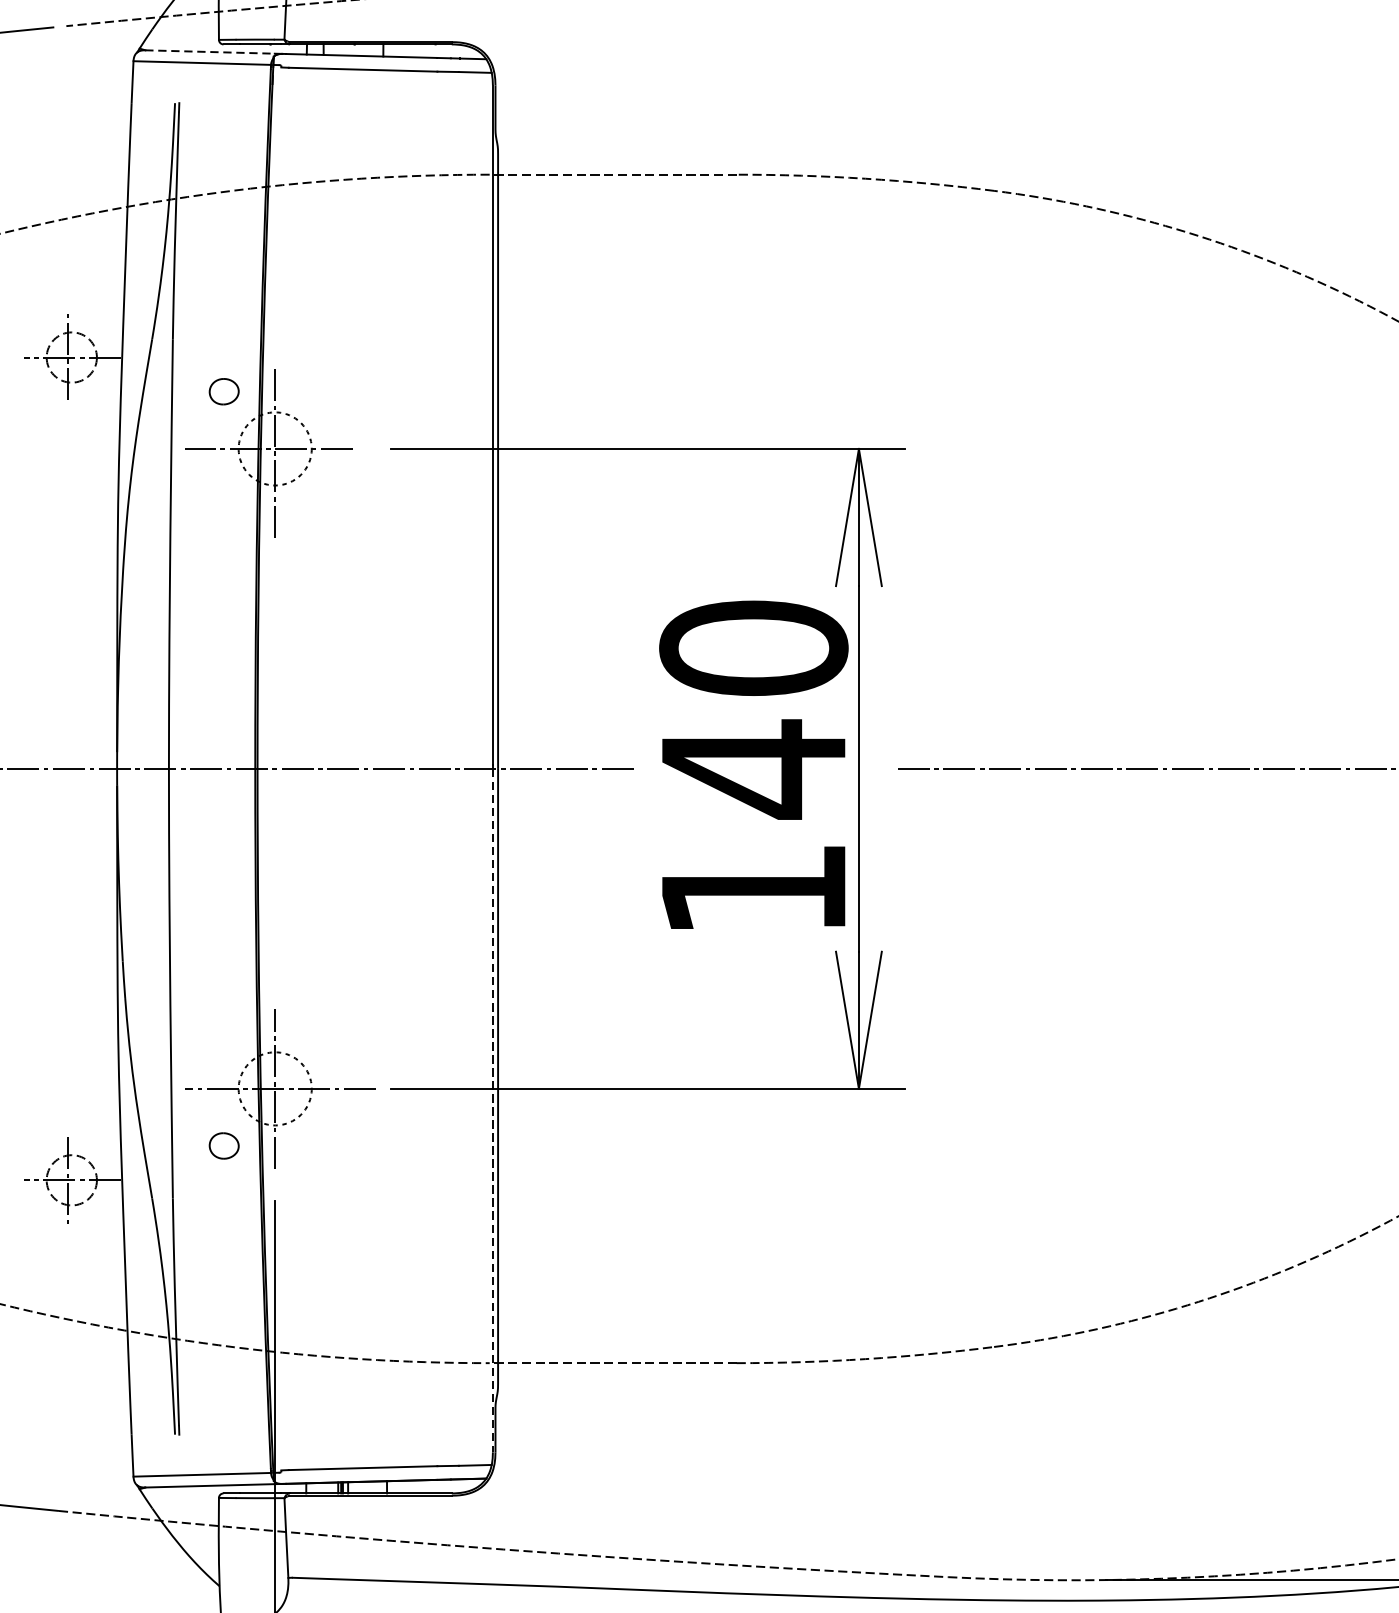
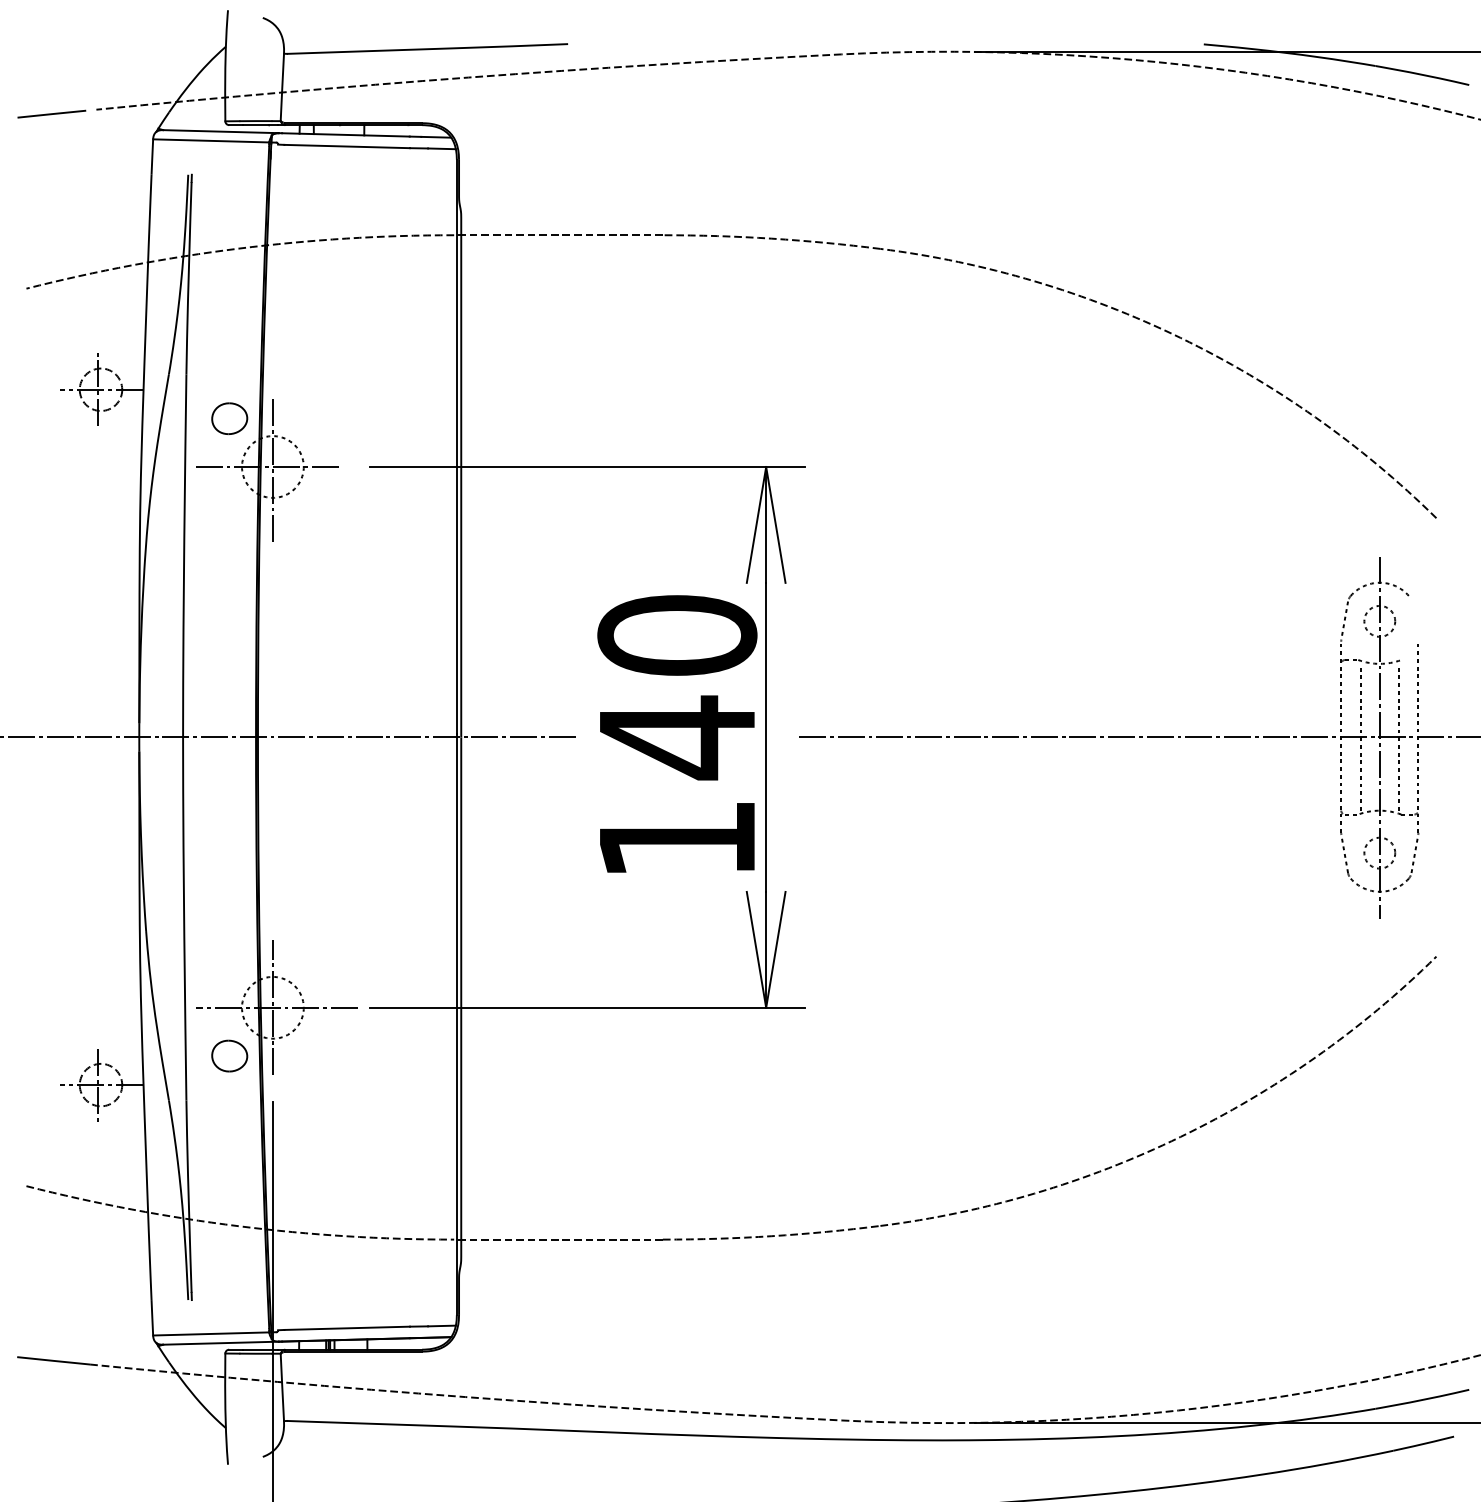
line: (209, 51) -> (217, 131), dashed -> solid
part: (223, 391) -> (229, 418), size x1.43
line: (492, 1110) -> (456, 1026), dashed -> solid
part: (223, 1145) -> (229, 1055), size x1.43

